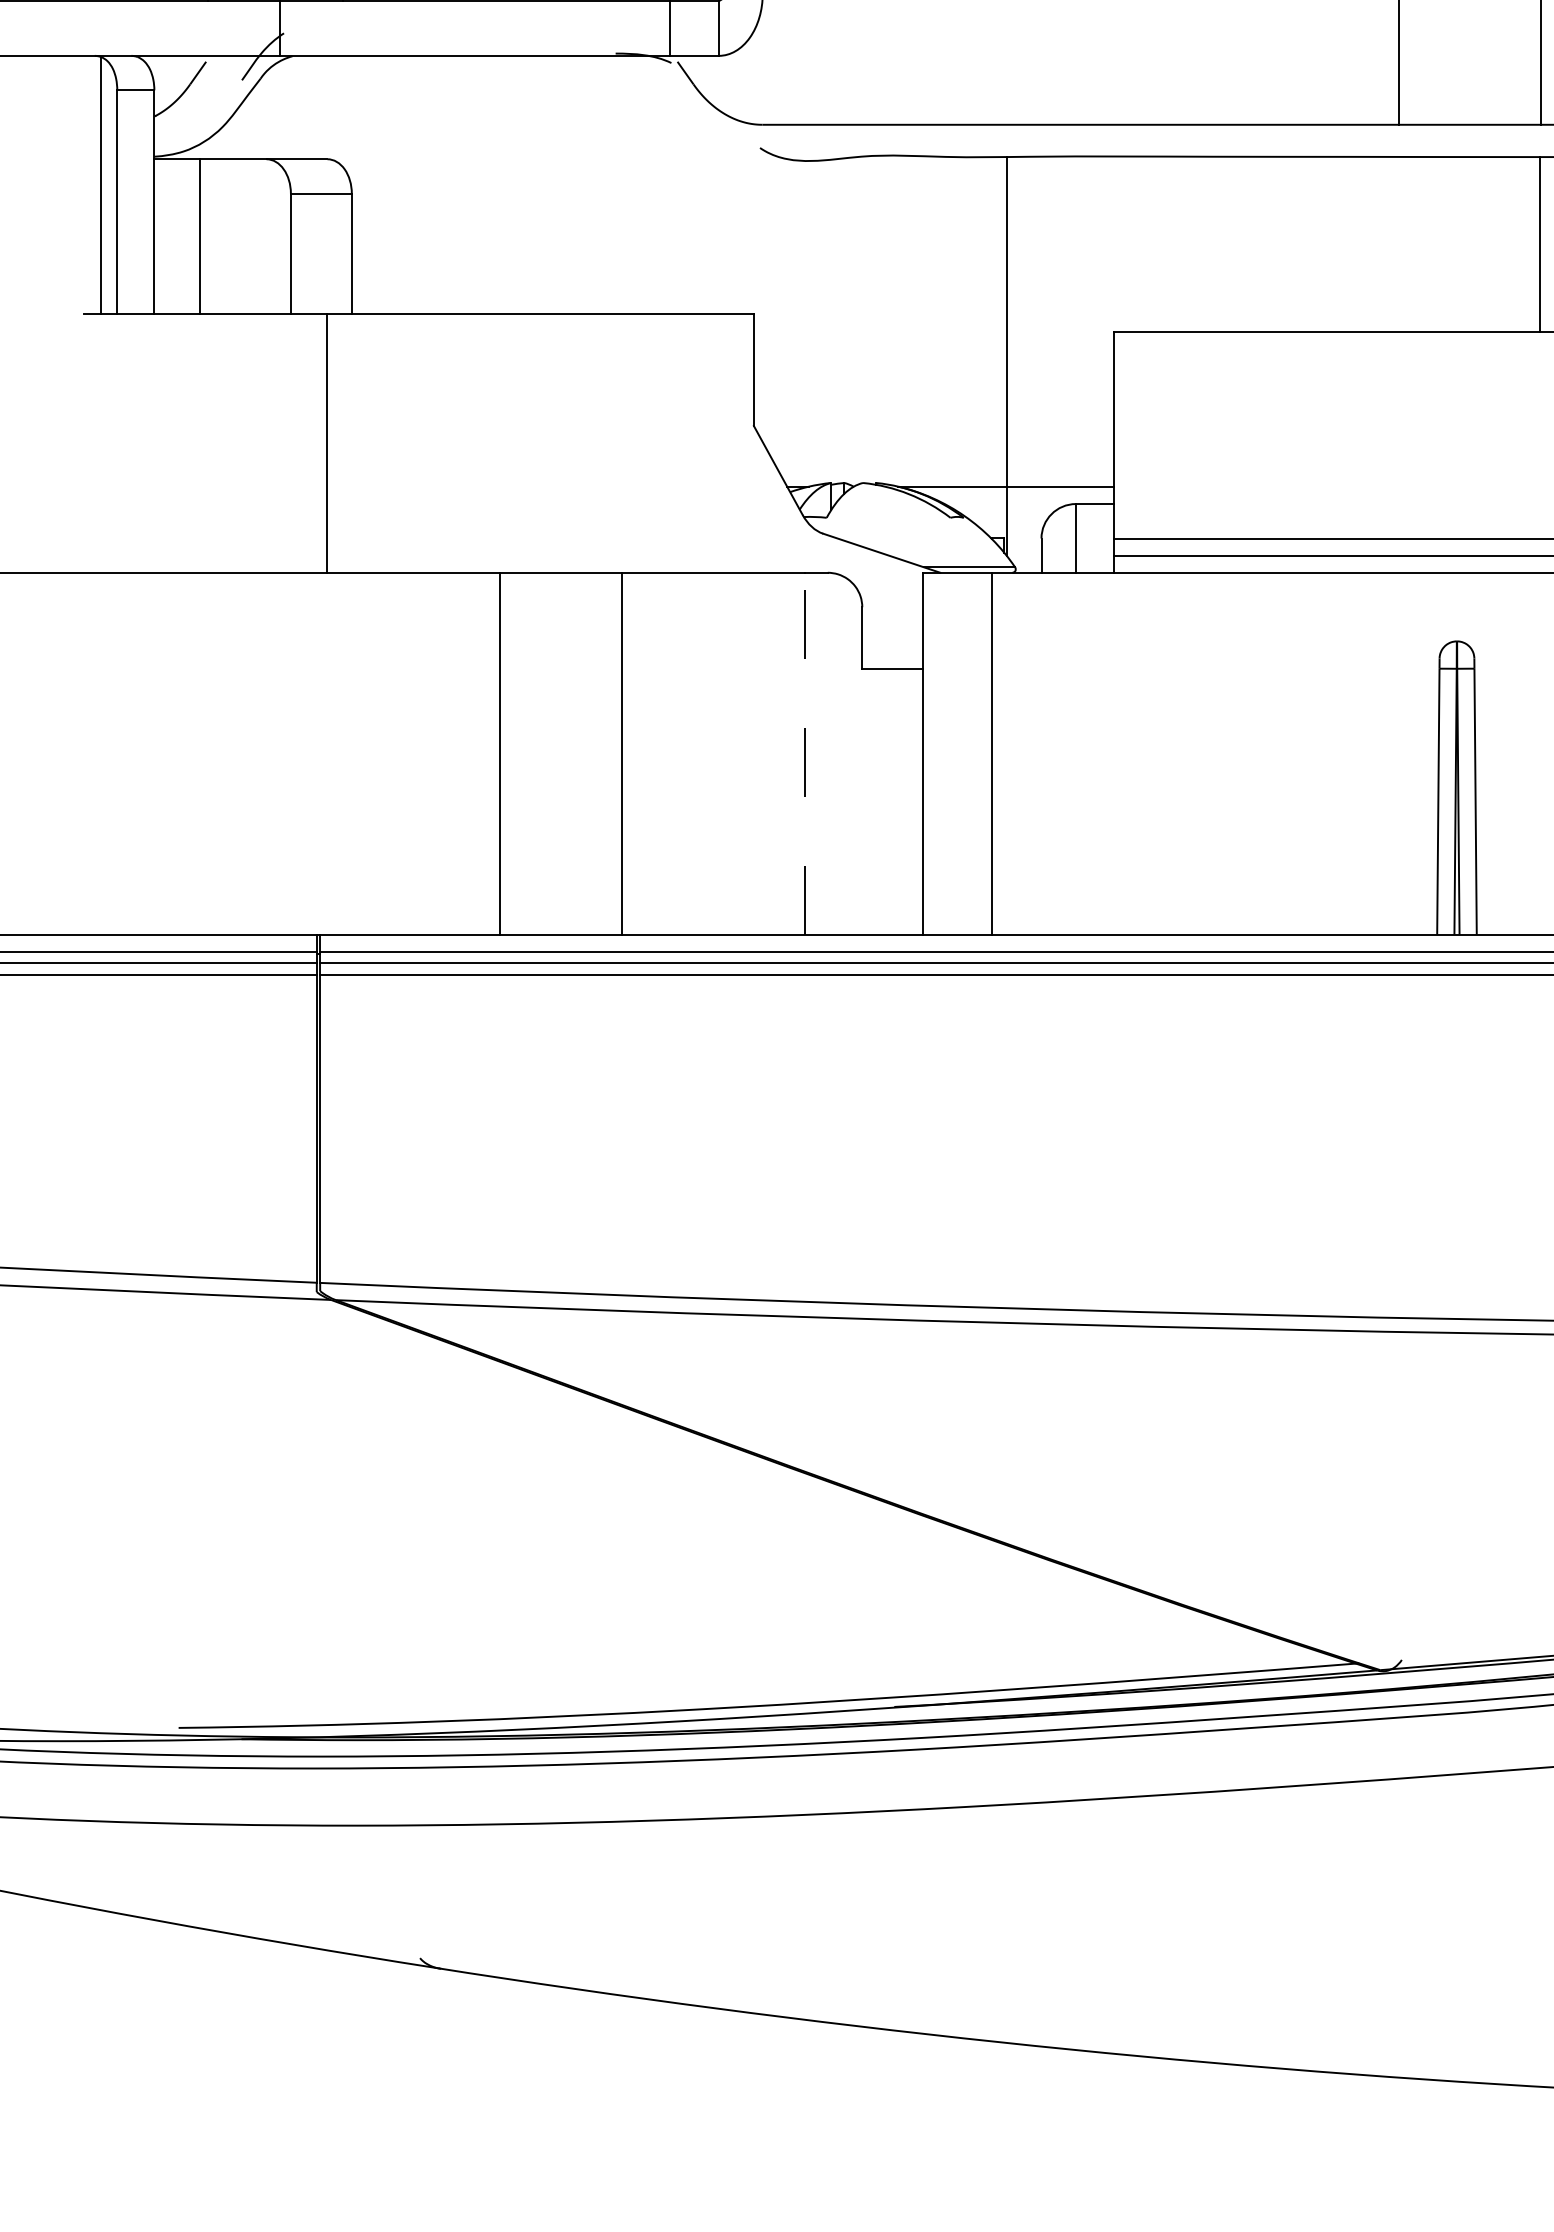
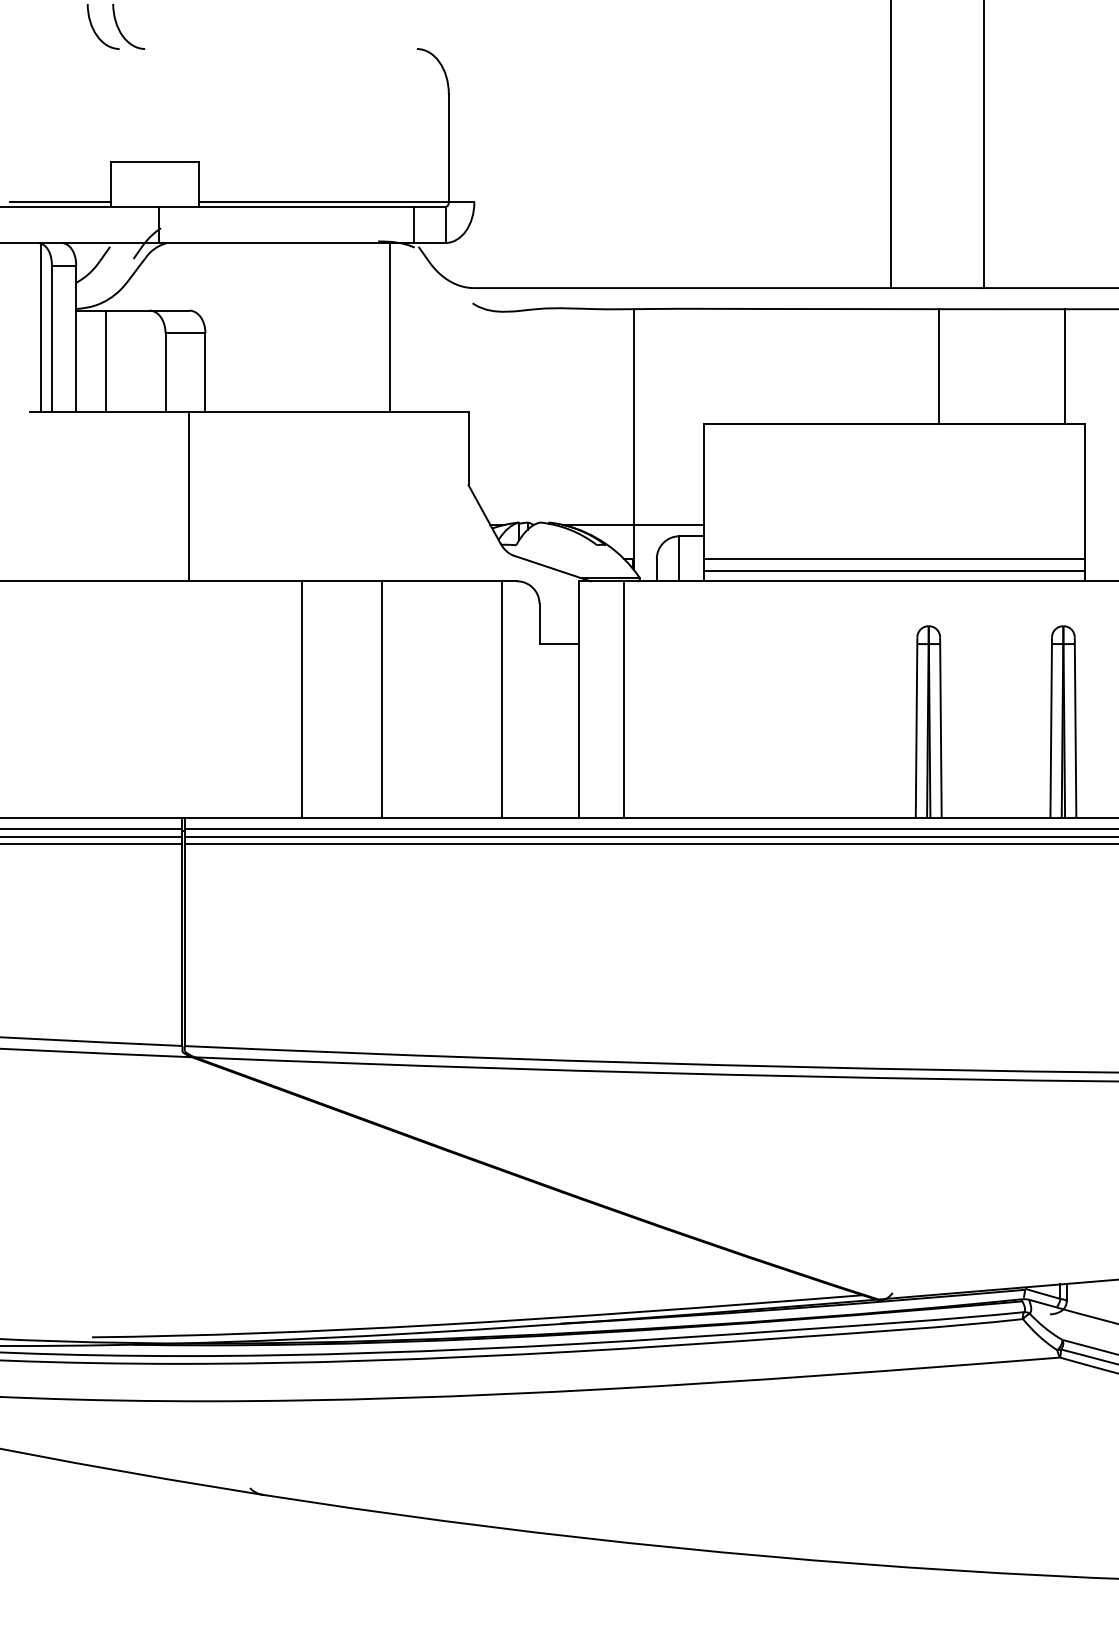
line: (634, 186) -> (390, 328), added
line: (1539, 244) -> (938, 366), moved
line: (805, 753) -> (502, 699), dashed -> solid

